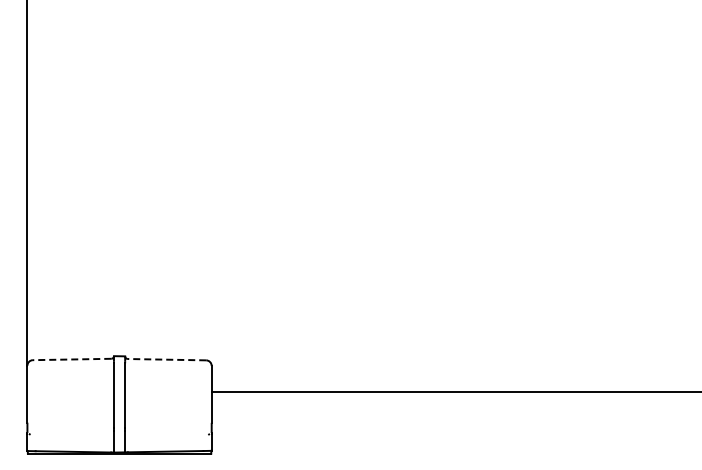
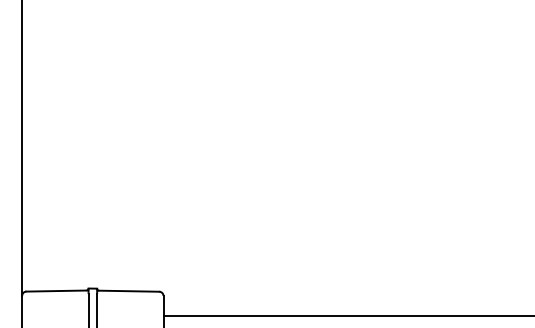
line: (71, 359) -> (55, 291), dashed -> solid
line: (166, 359) -> (128, 291), dashed -> solid

